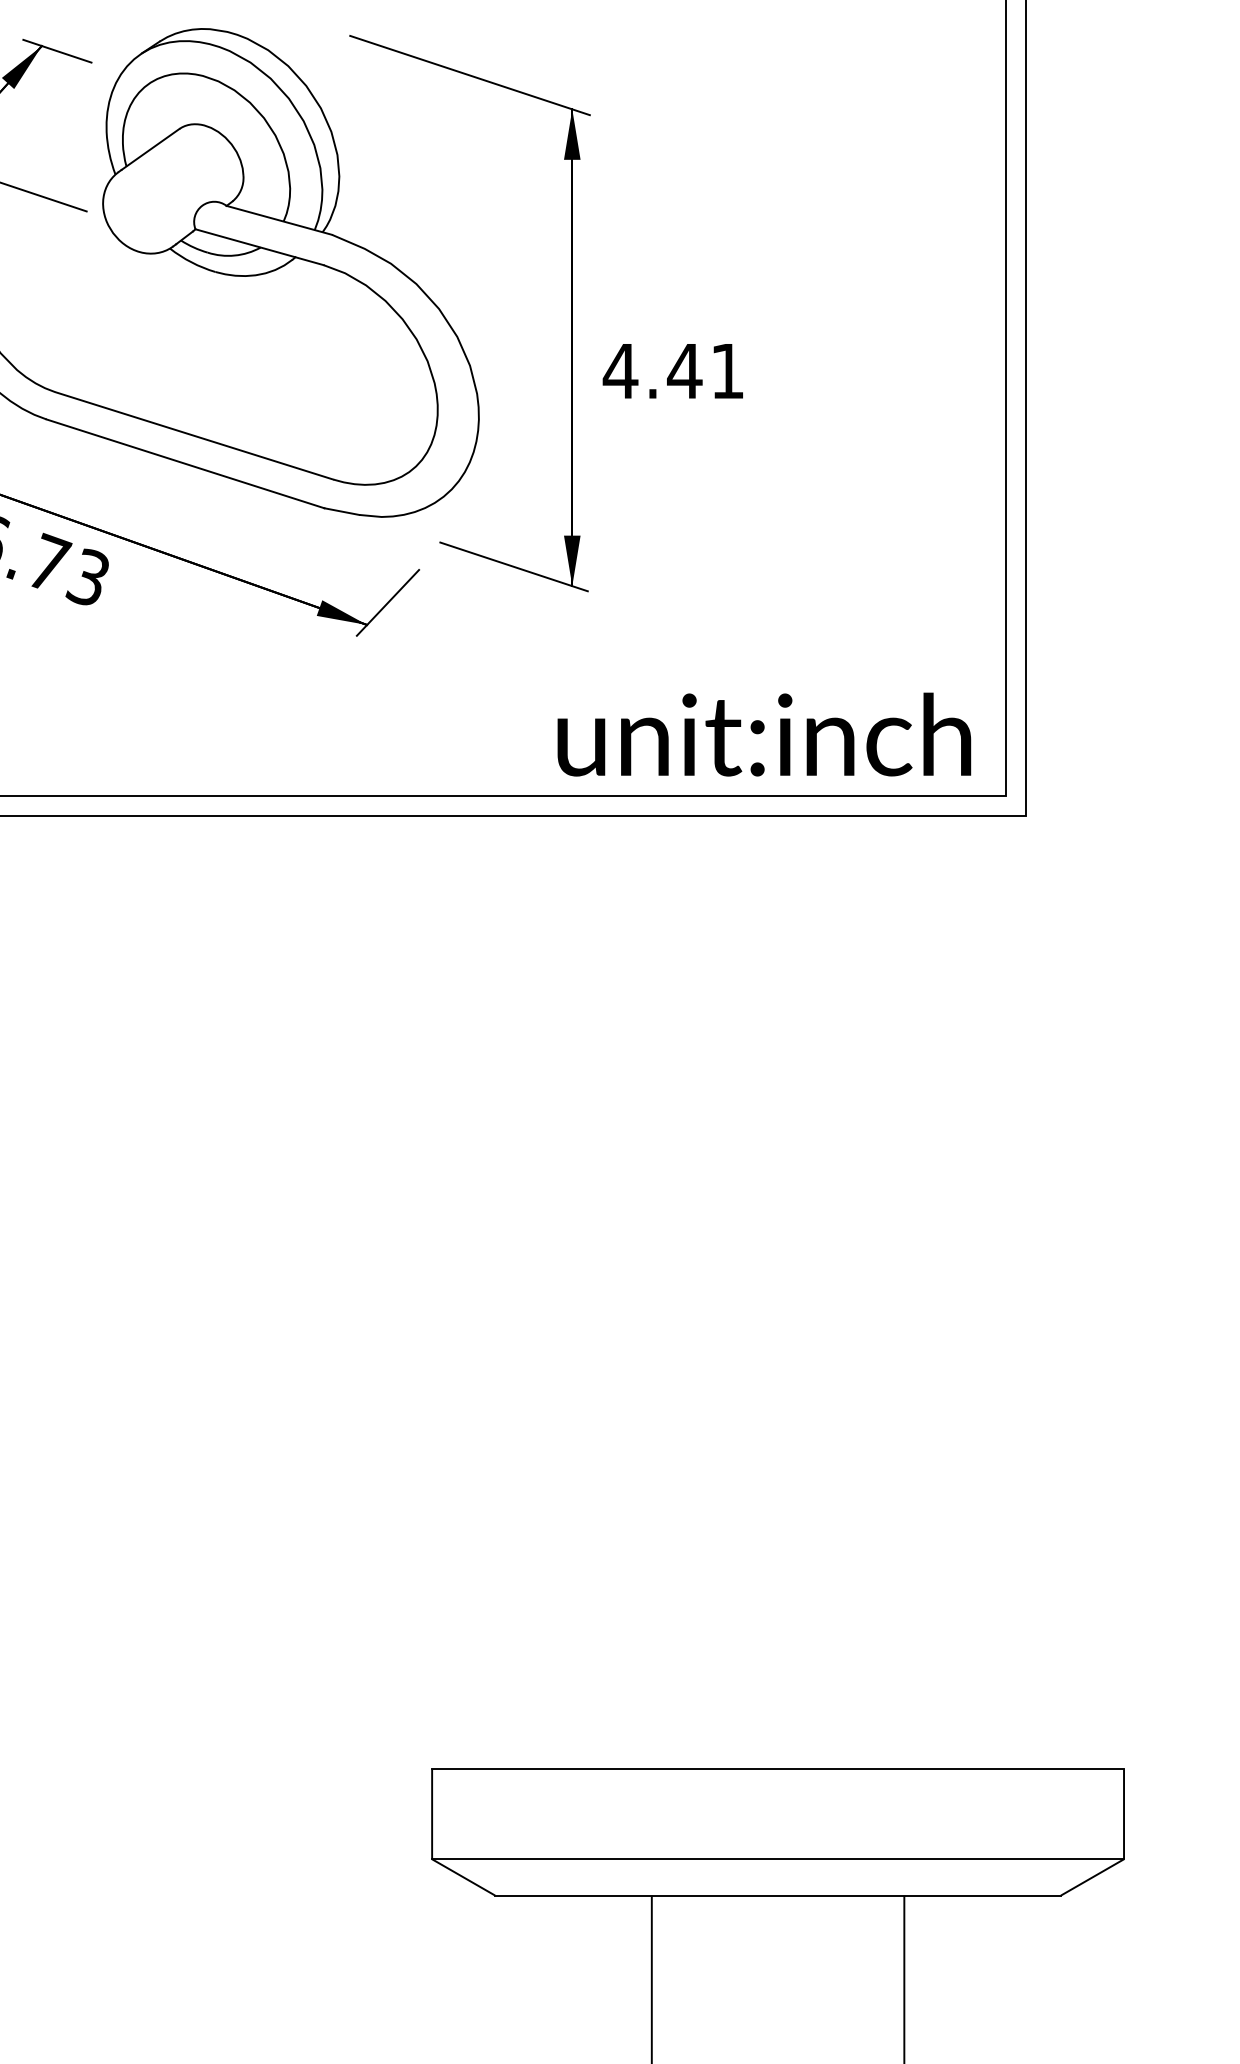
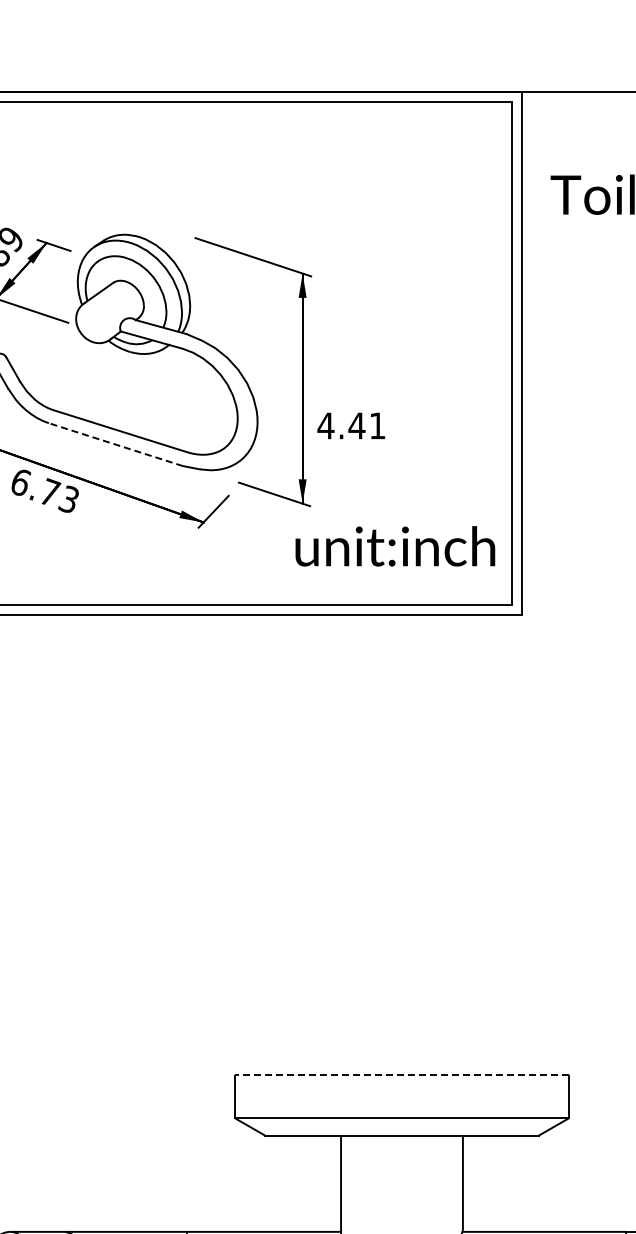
text: (671, 370) -> (350, 425), moved
line: (184, 463) -> (115, 444), solid -> dashed
text: (764, 734) -> (395, 546), moved
line: (777, 1768) -> (401, 1074), solid -> dashed

